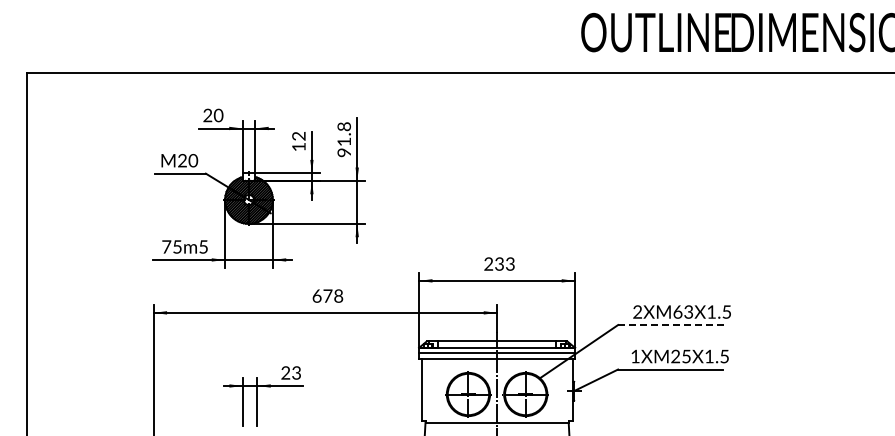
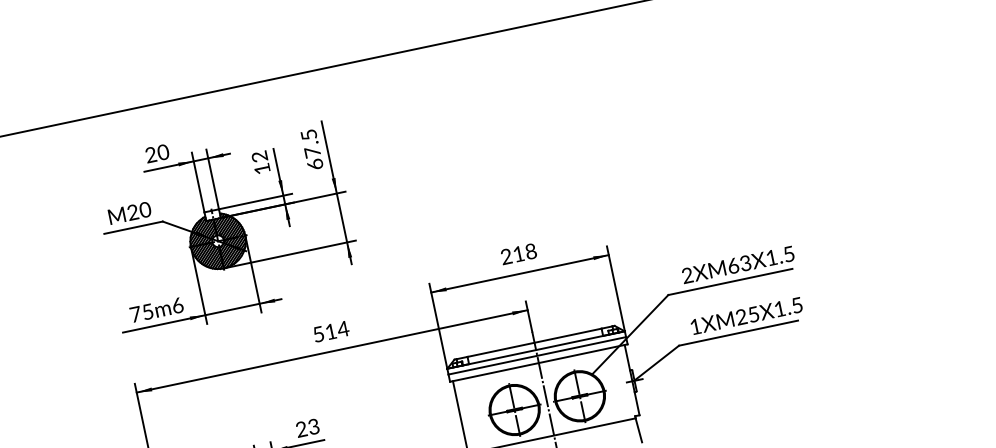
text: (343, 139) -> (311, 149), 91.8 -> 67.5
text: (203, 246) -> (177, 305), 75m5 -> 75m6
text: (504, 263) -> (524, 252), 233 -> 218
text: (327, 295) -> (330, 331), 678 -> 514
line: (673, 325) -> (731, 282), dashed -> solid

